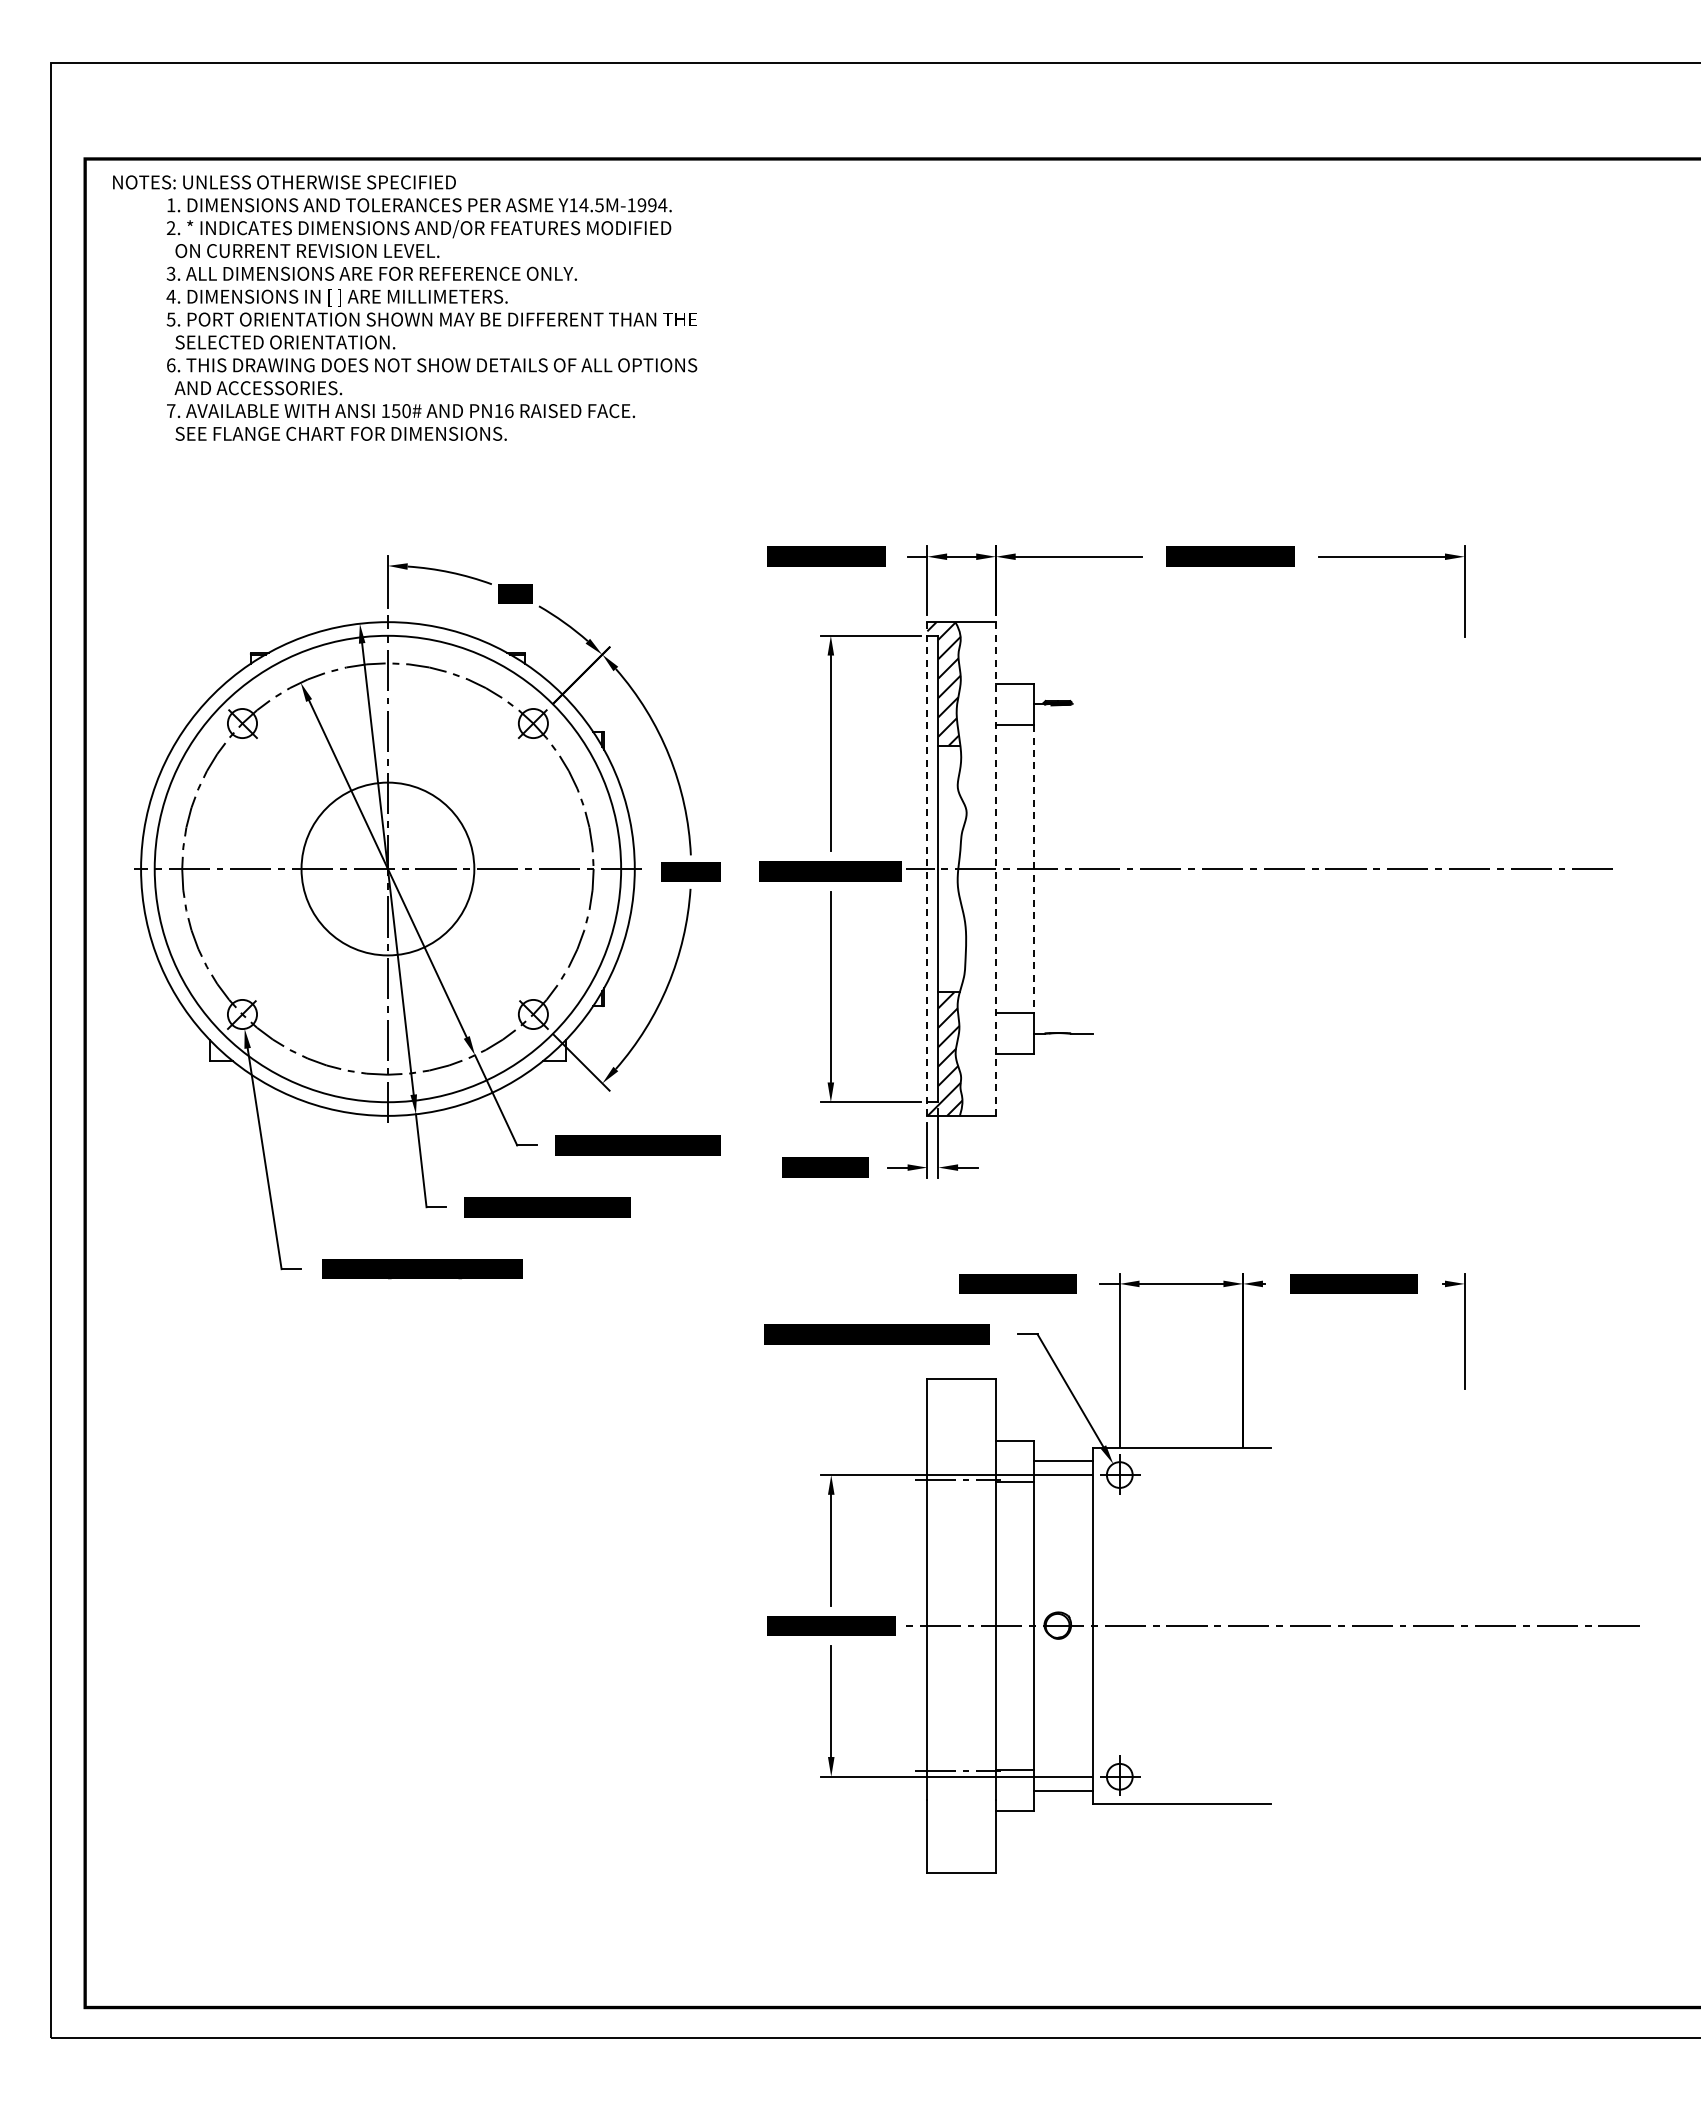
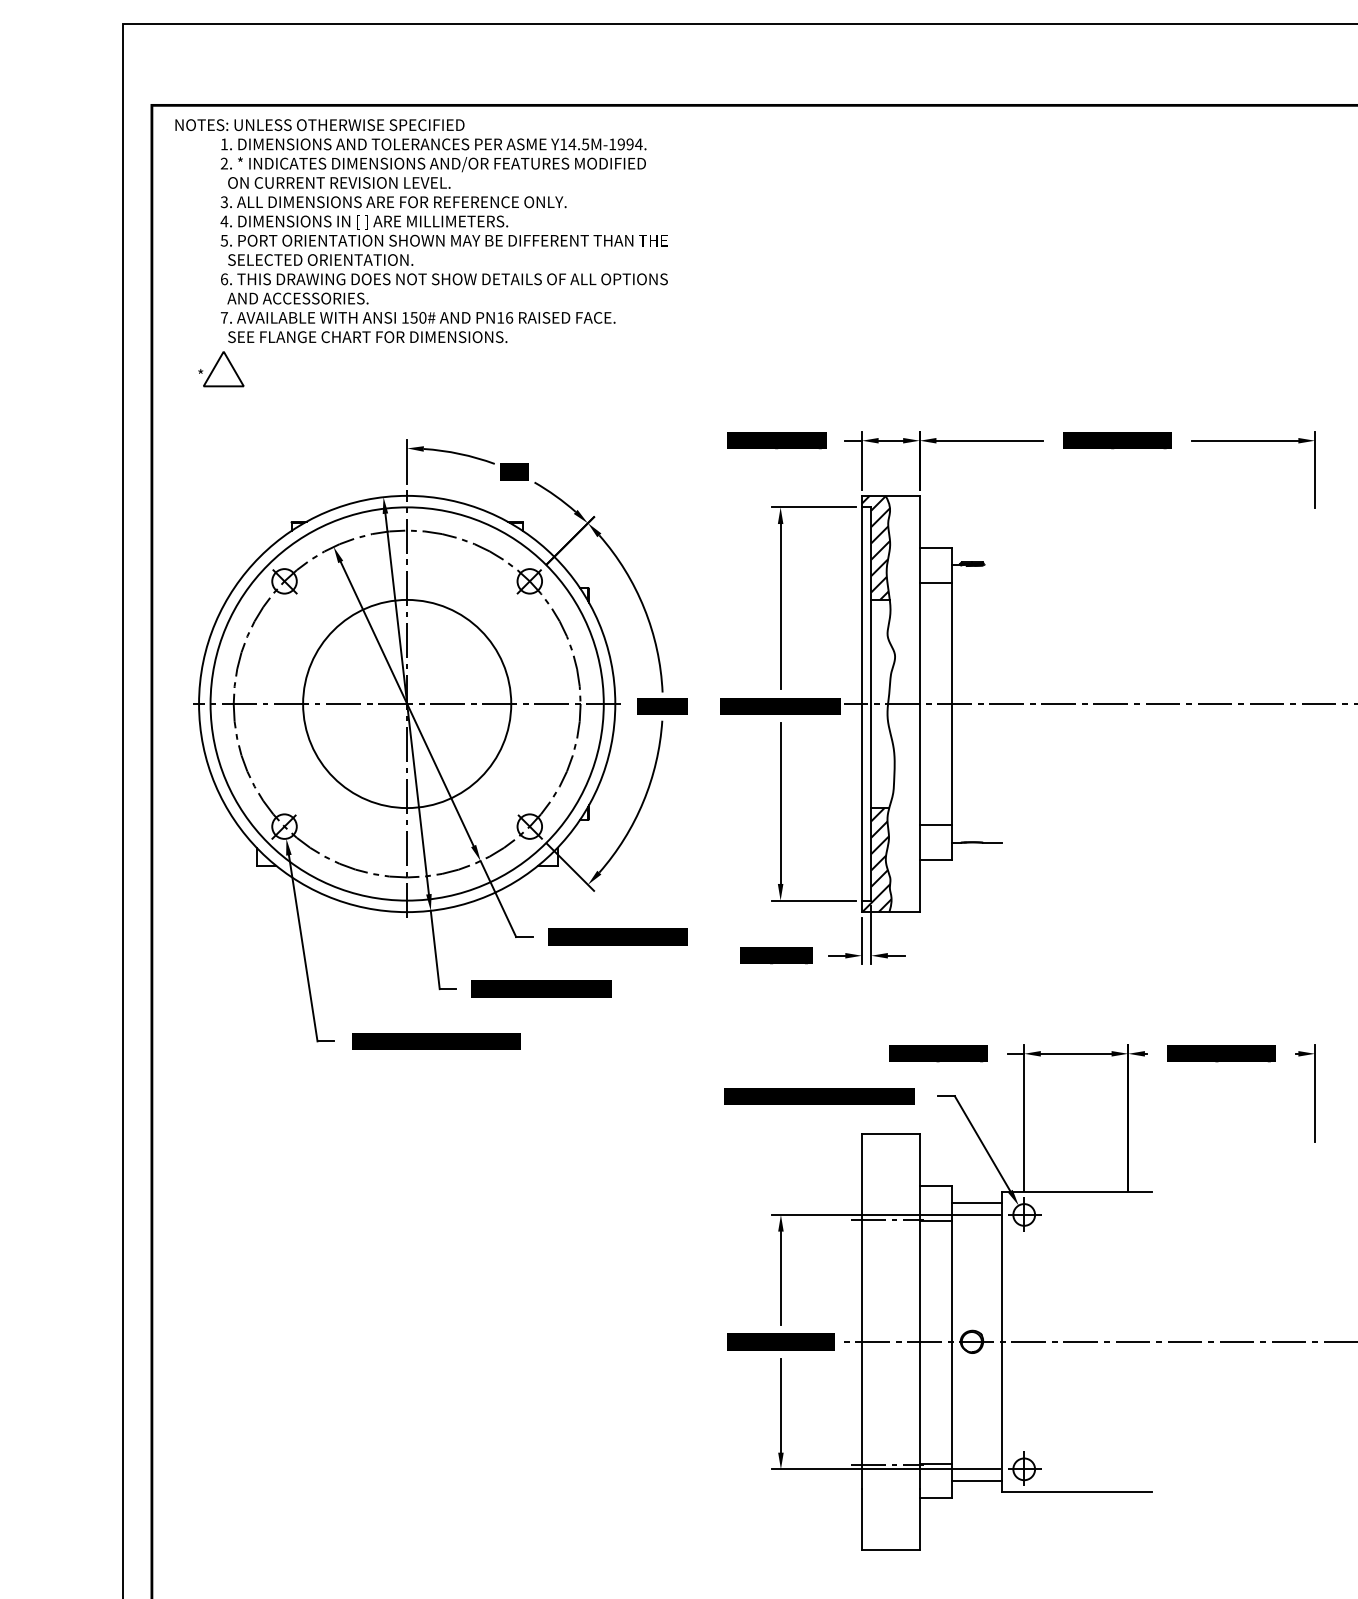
part: (167, 471) -> (221, 368), added
circle: (387, 868) -> (406, 703), size x1.43
line: (927, 869) -> (862, 704), dashed -> solid
line: (995, 869) -> (919, 704), dashed -> solid
line: (1034, 869) -> (952, 704), dashed -> solid

